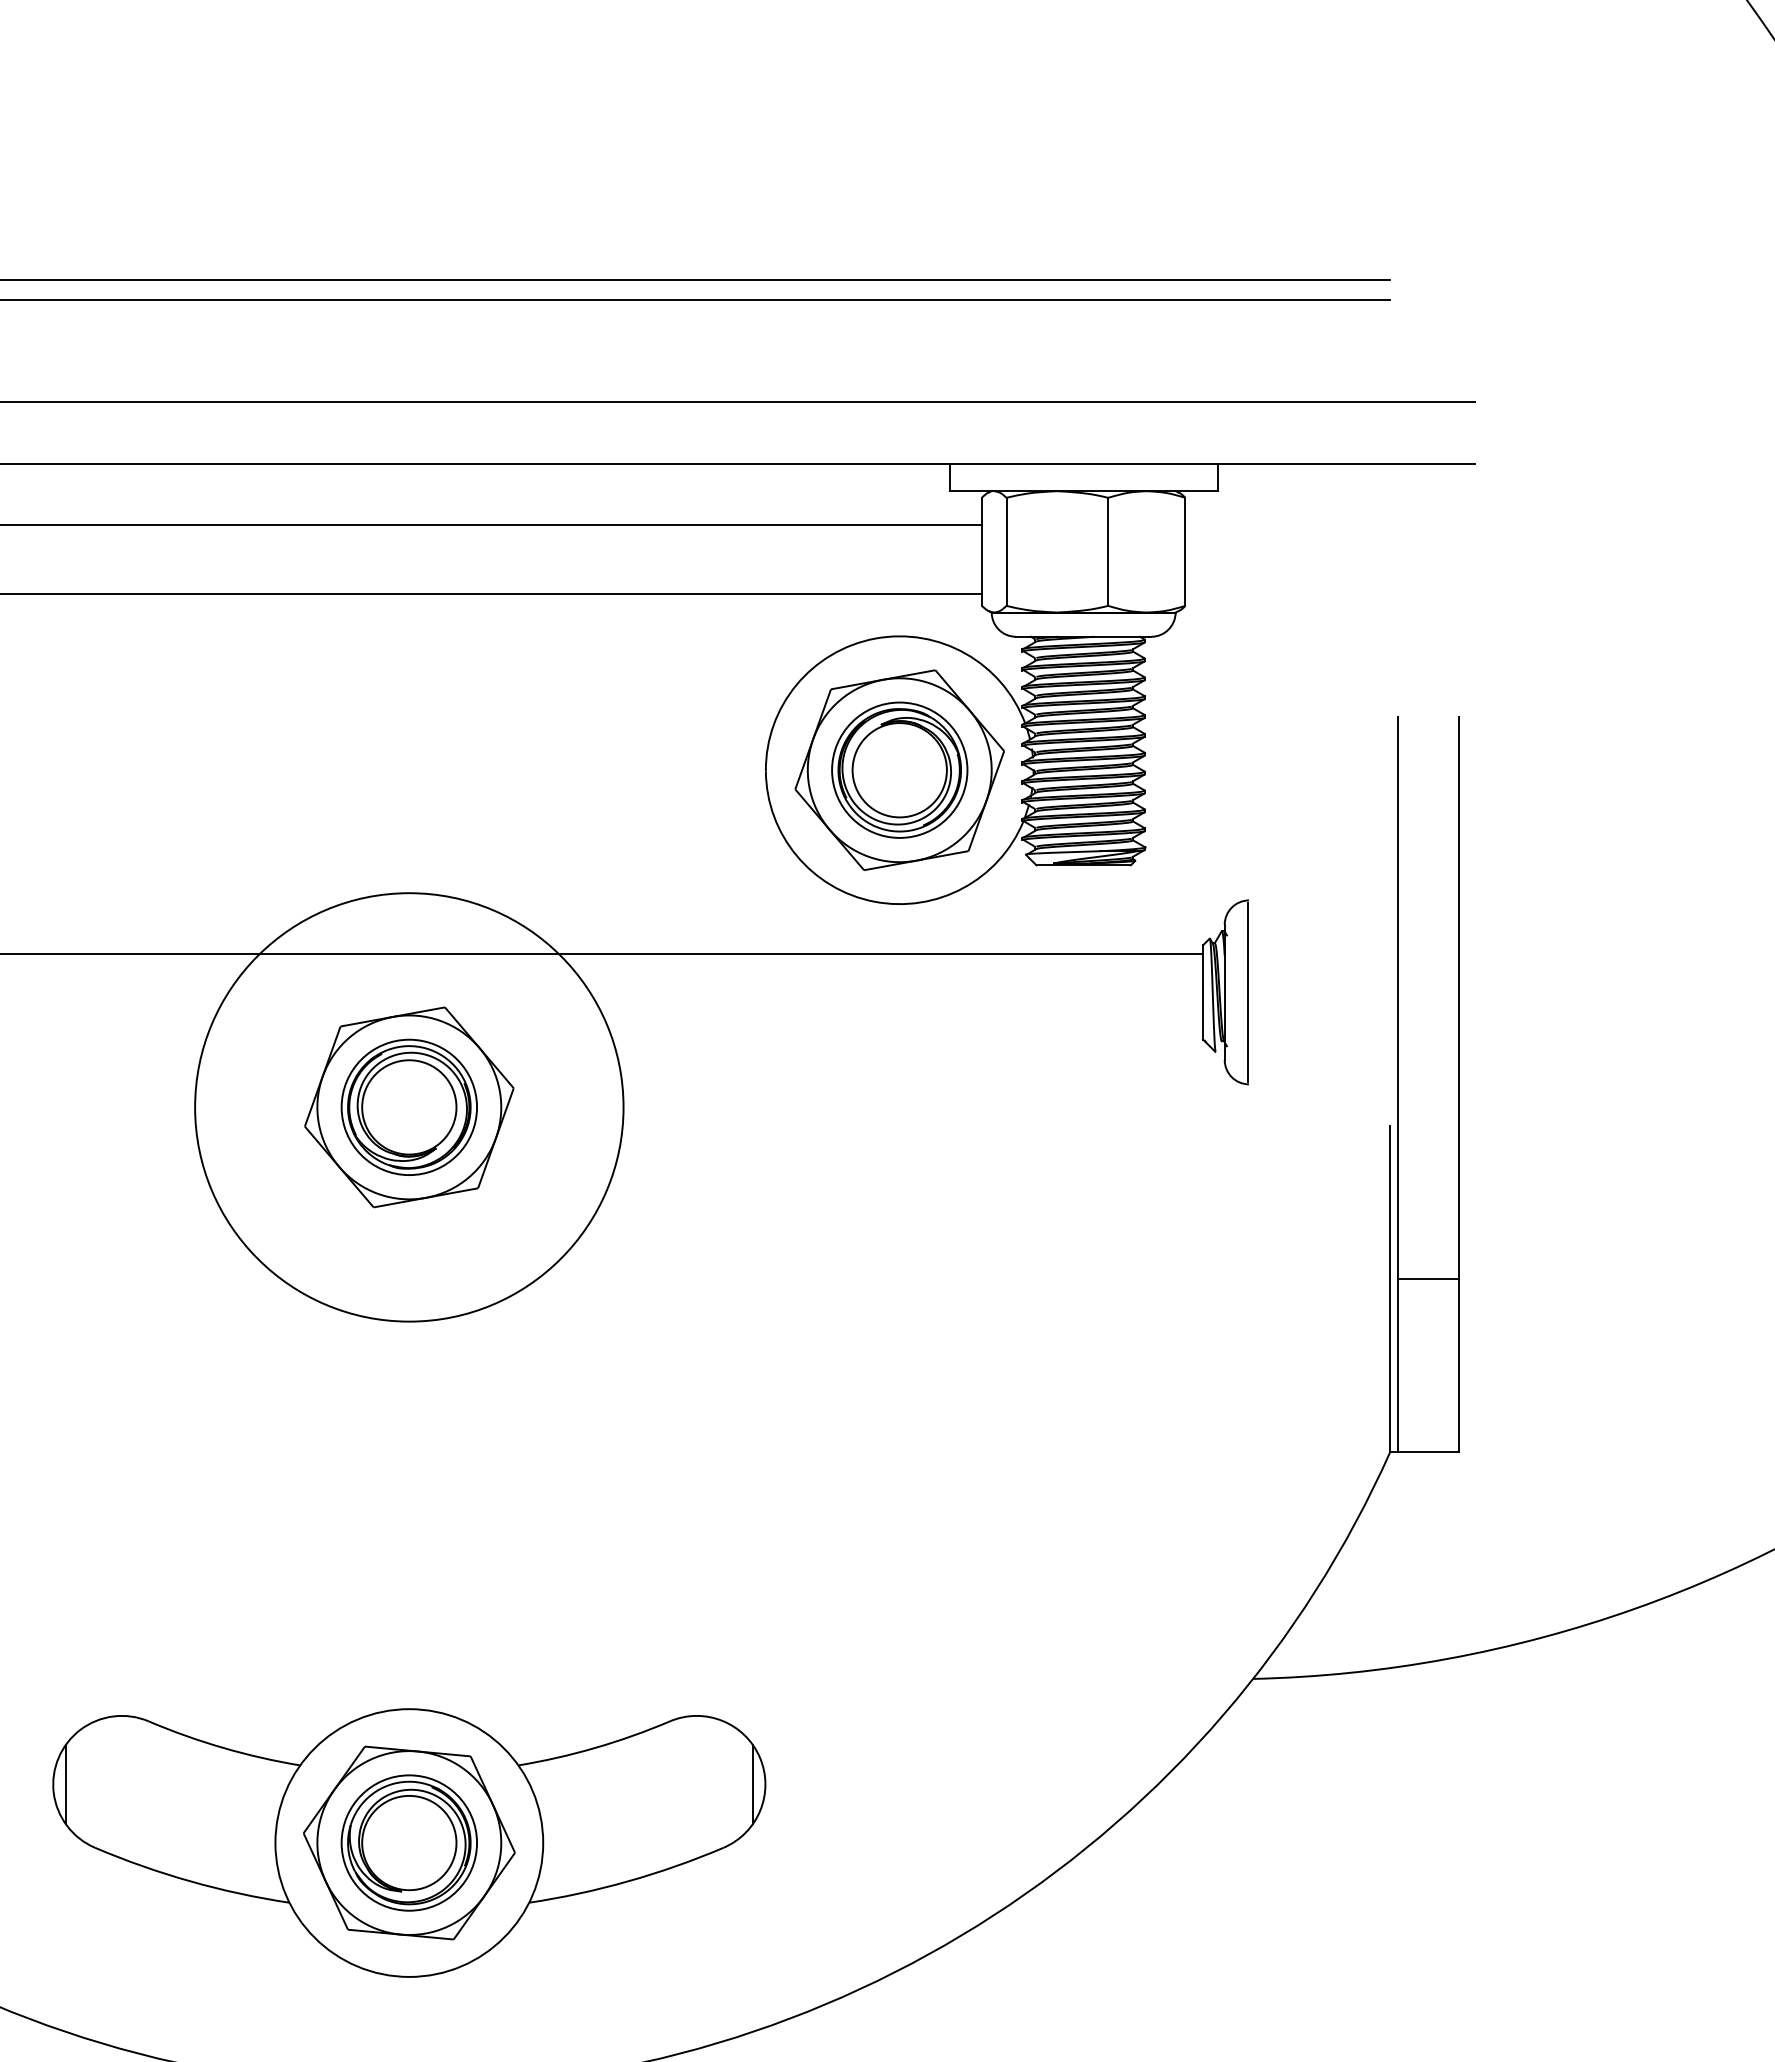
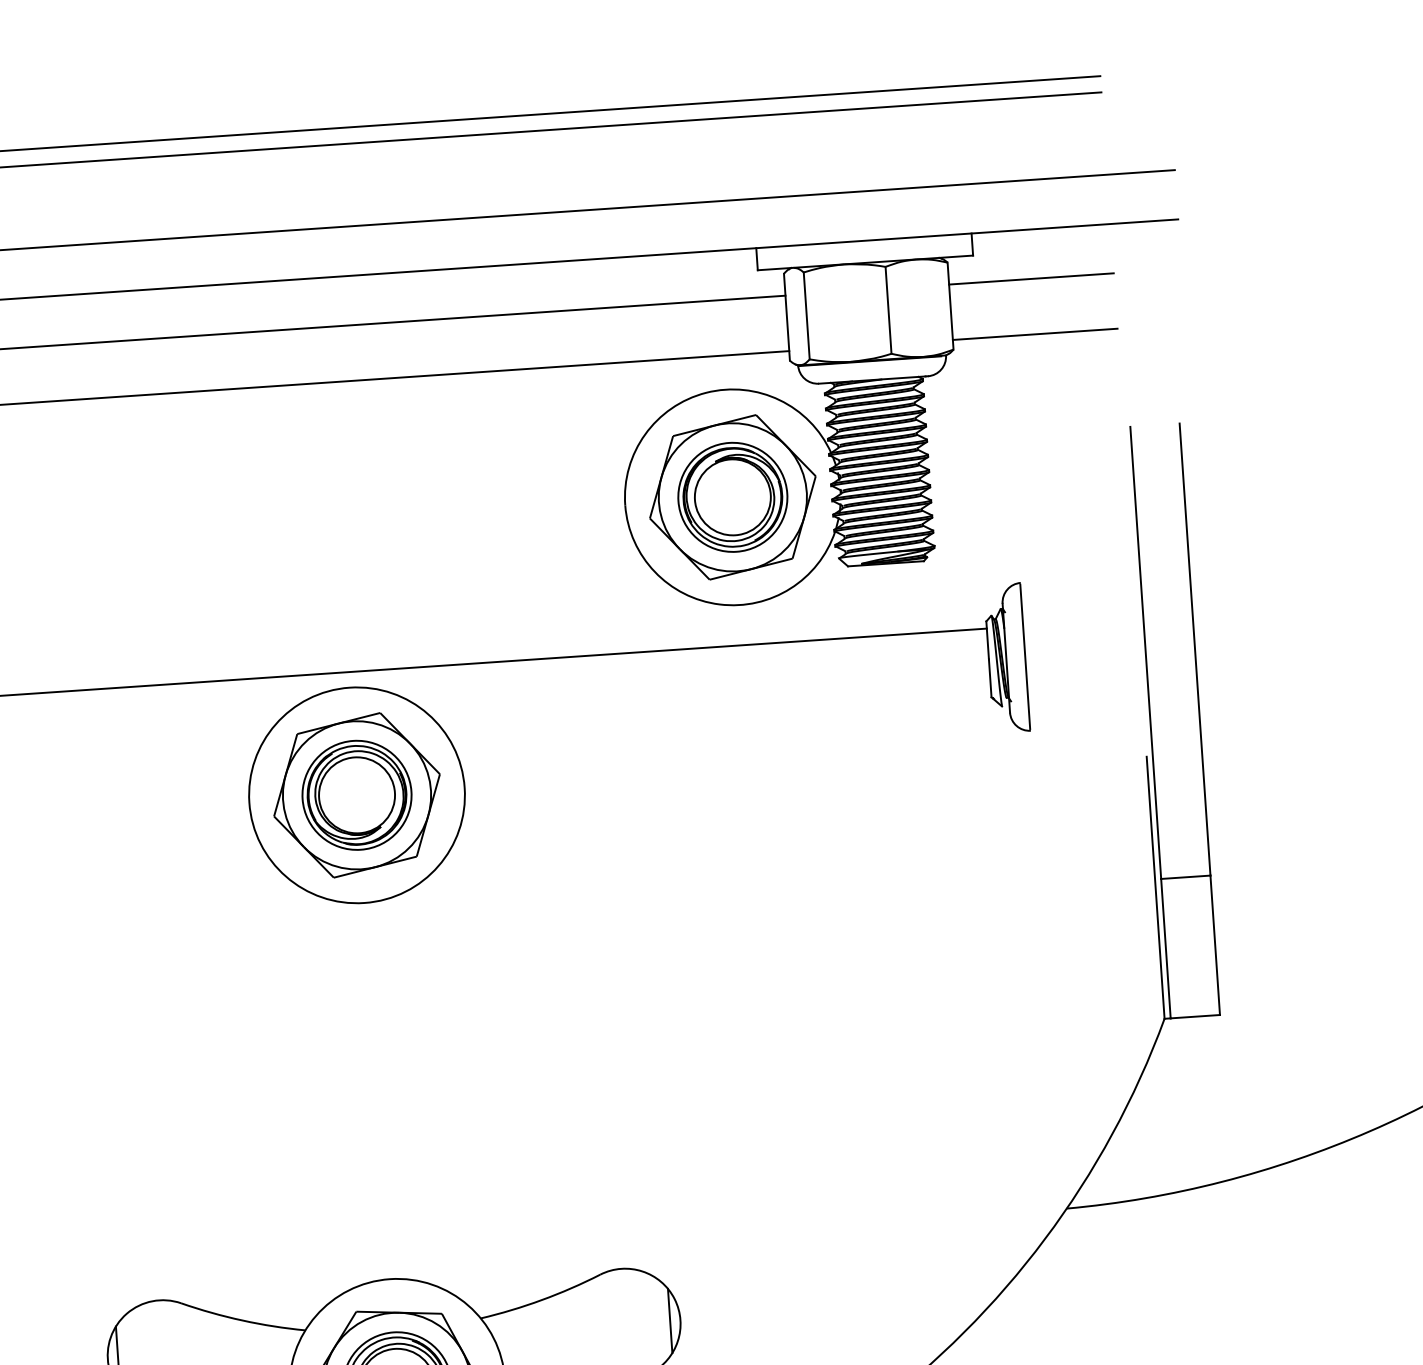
line: (1287, 525) -> (1031, 279), added
line: (1287, 593) -> (1034, 334), added
circle: (409, 1107) -> (357, 795), size x0.62

